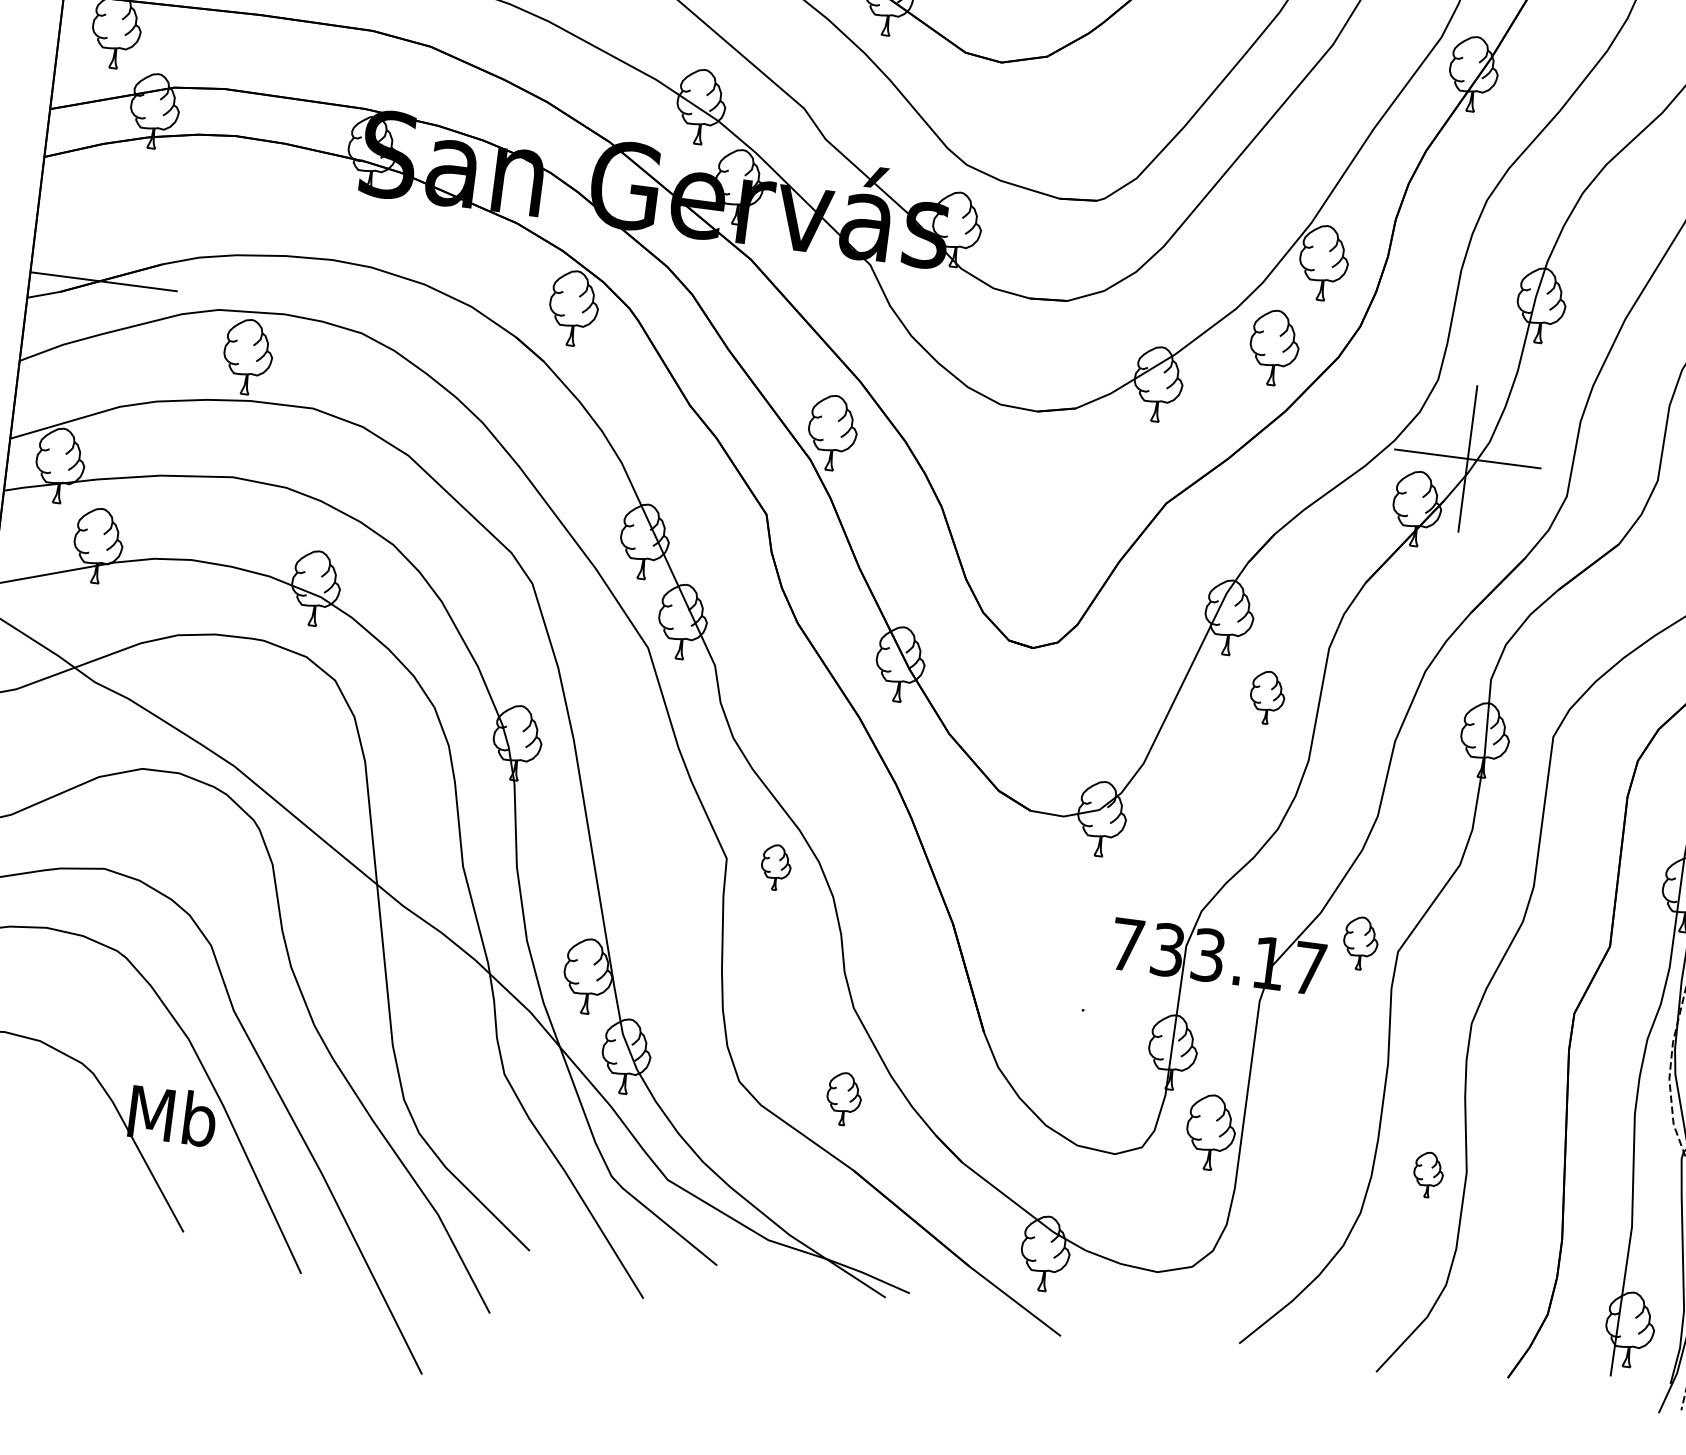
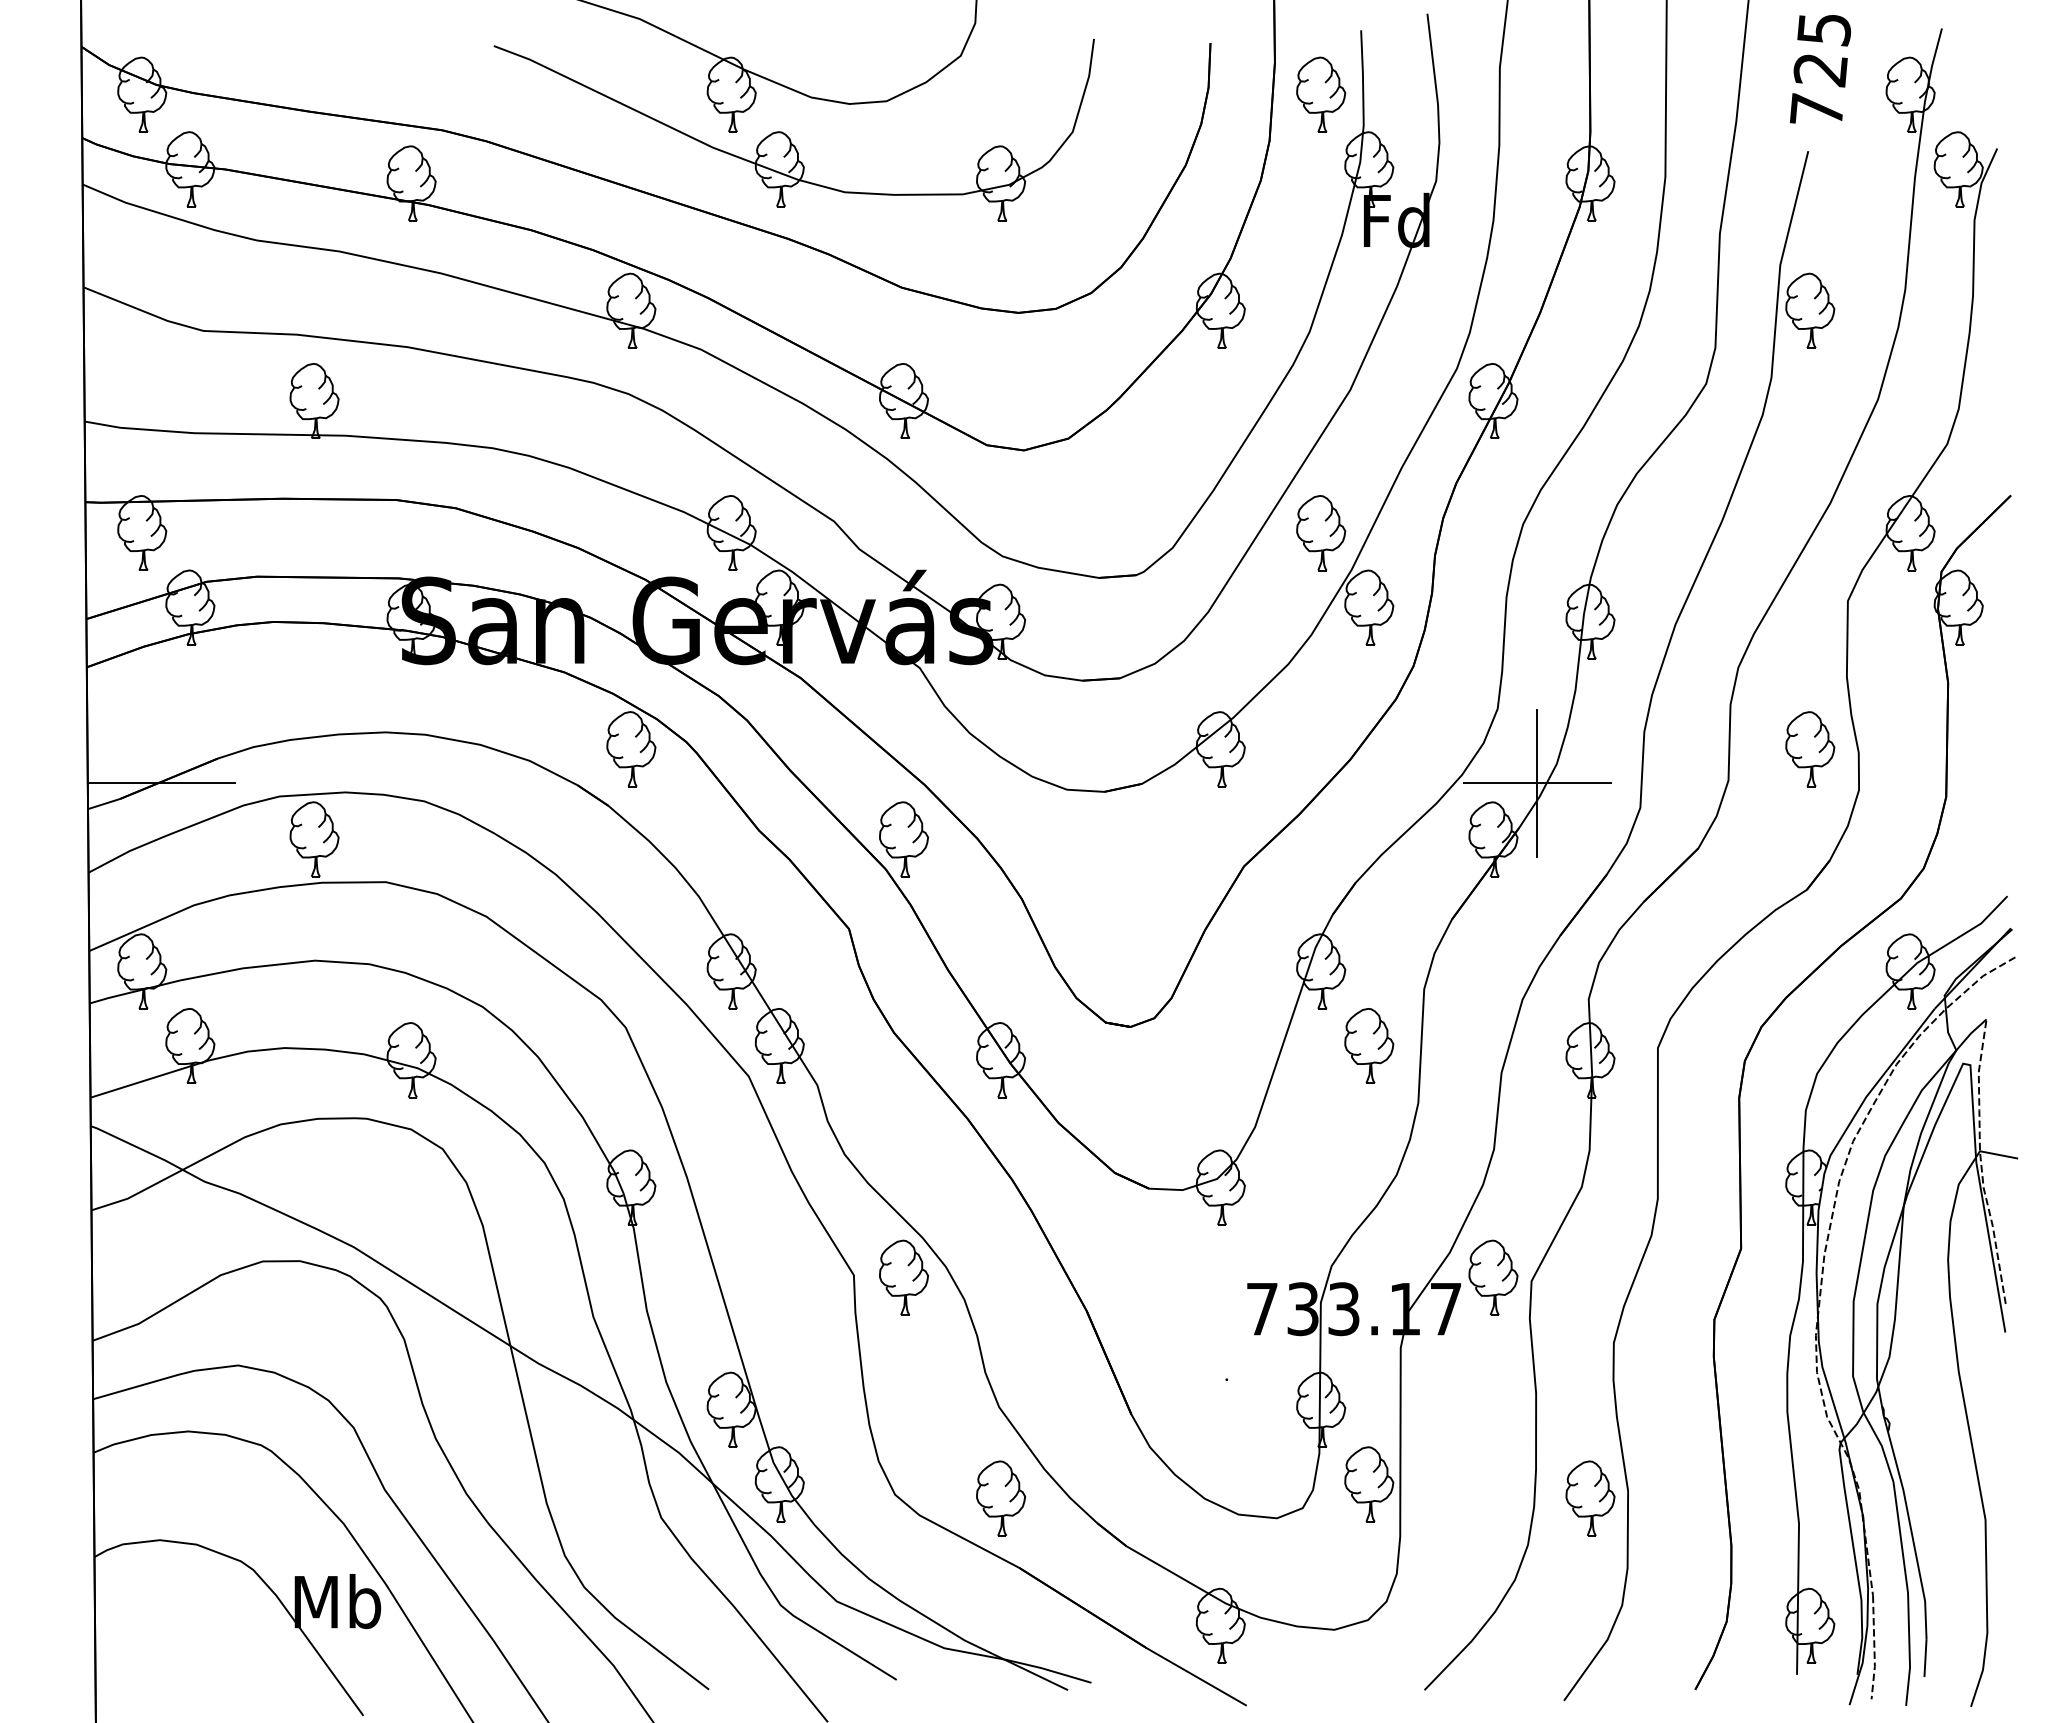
part: (1274, 348) -> (1321, 533), moved
part: (1267, 697) -> (1369, 1045), size x1.43
part: (775, 867) -> (903, 1277), size x1.67
part: (1360, 943) -> (1493, 1277), size x1.43
part: (844, 1099) -> (1001, 1498), size x1.43
part: (1428, 1174) -> (1590, 1498), size x1.67

